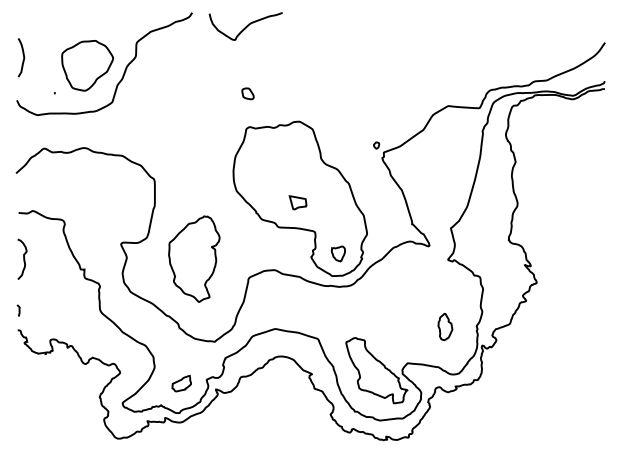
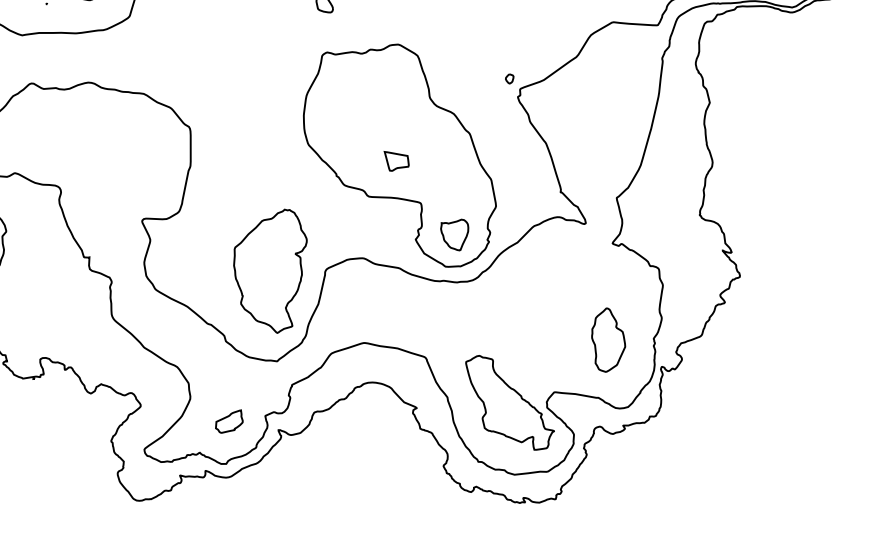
part: (338, 253) -> (454, 234), size x1.43
part: (194, 258) -> (270, 270), moved
part: (445, 326) -> (608, 339), size x1.67

